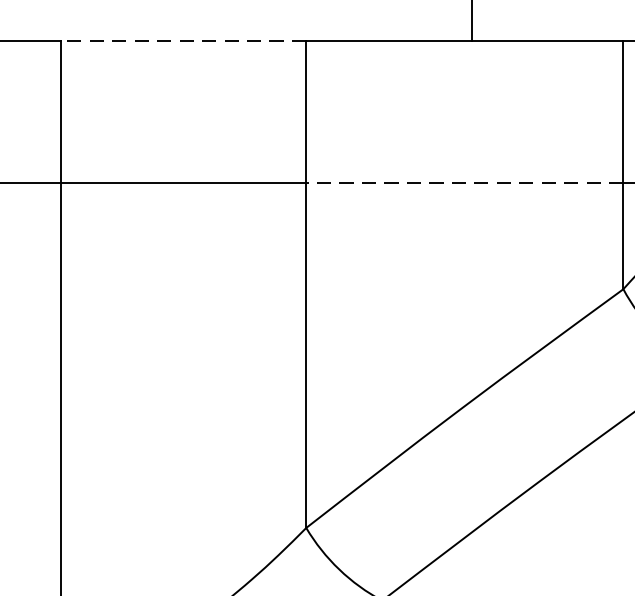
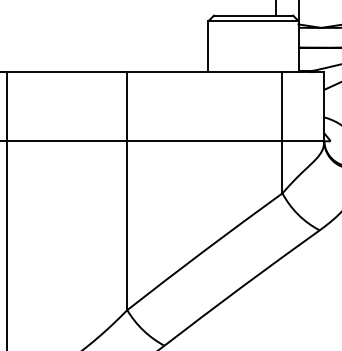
line: (182, 42) -> (66, 72), dashed -> solid
line: (464, 183) -> (204, 141), dashed -> solid

